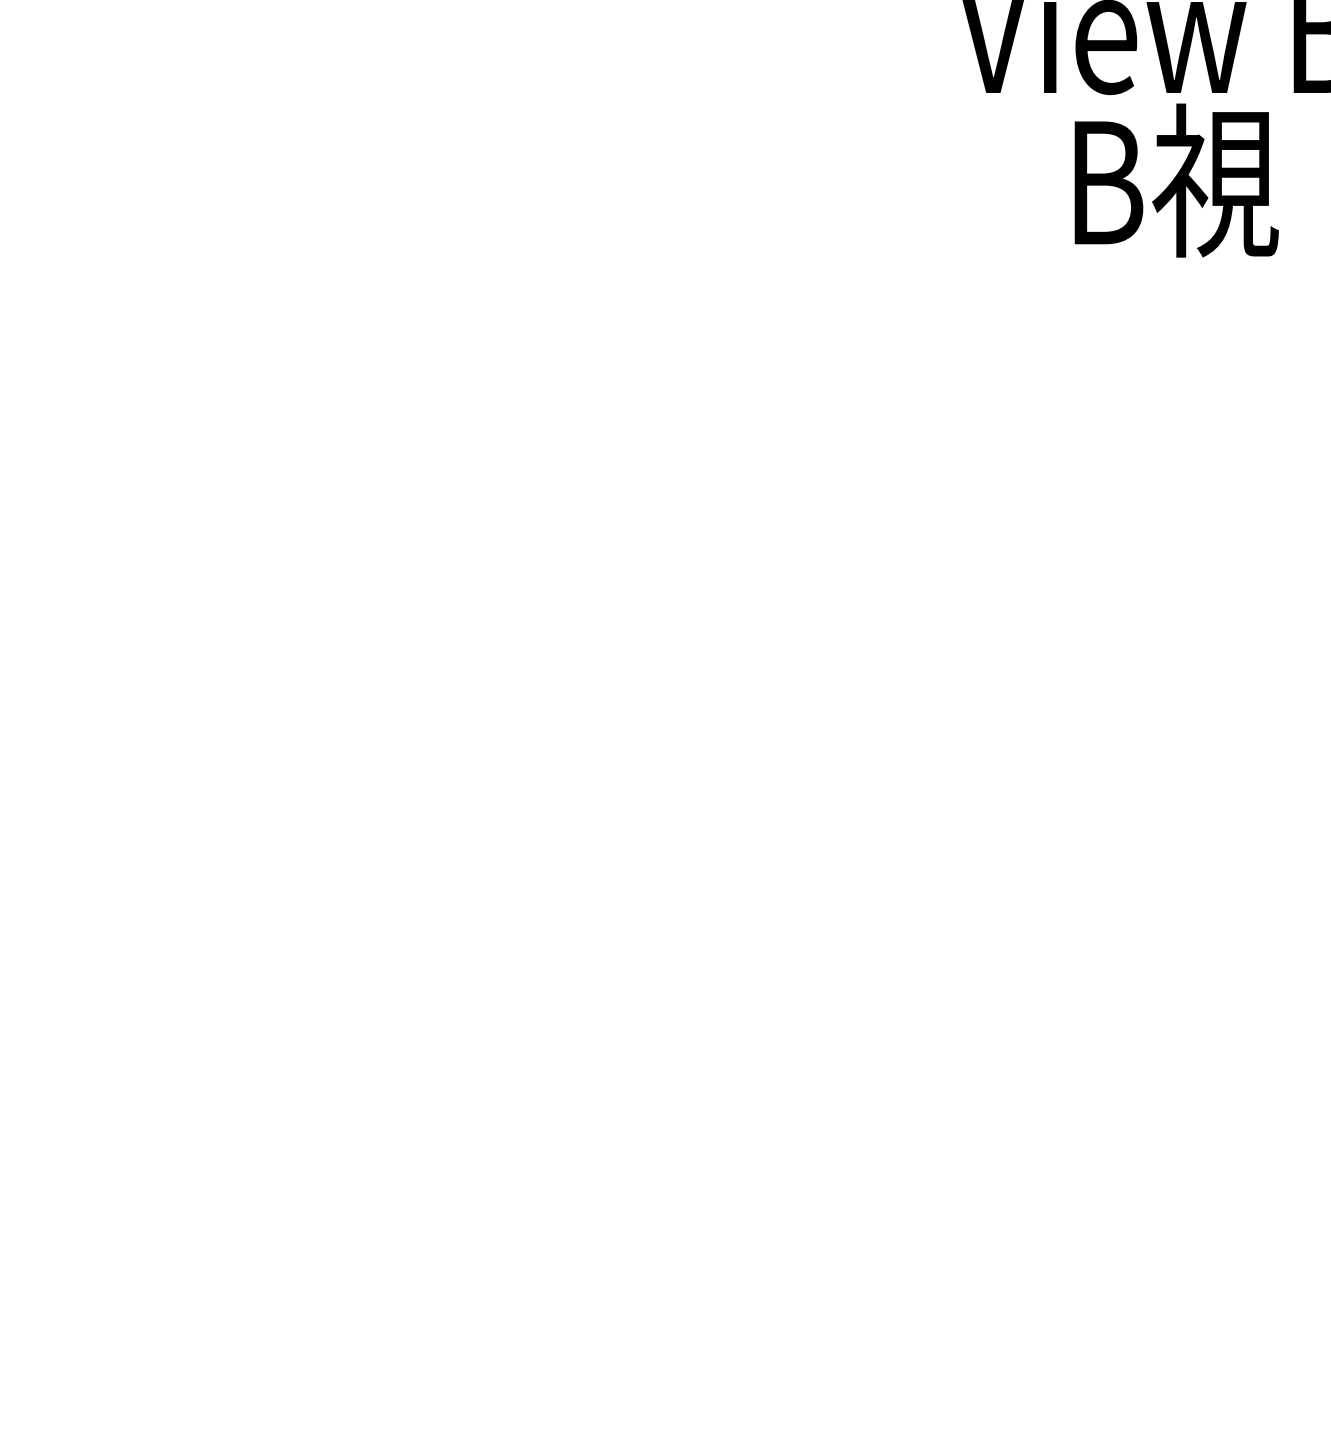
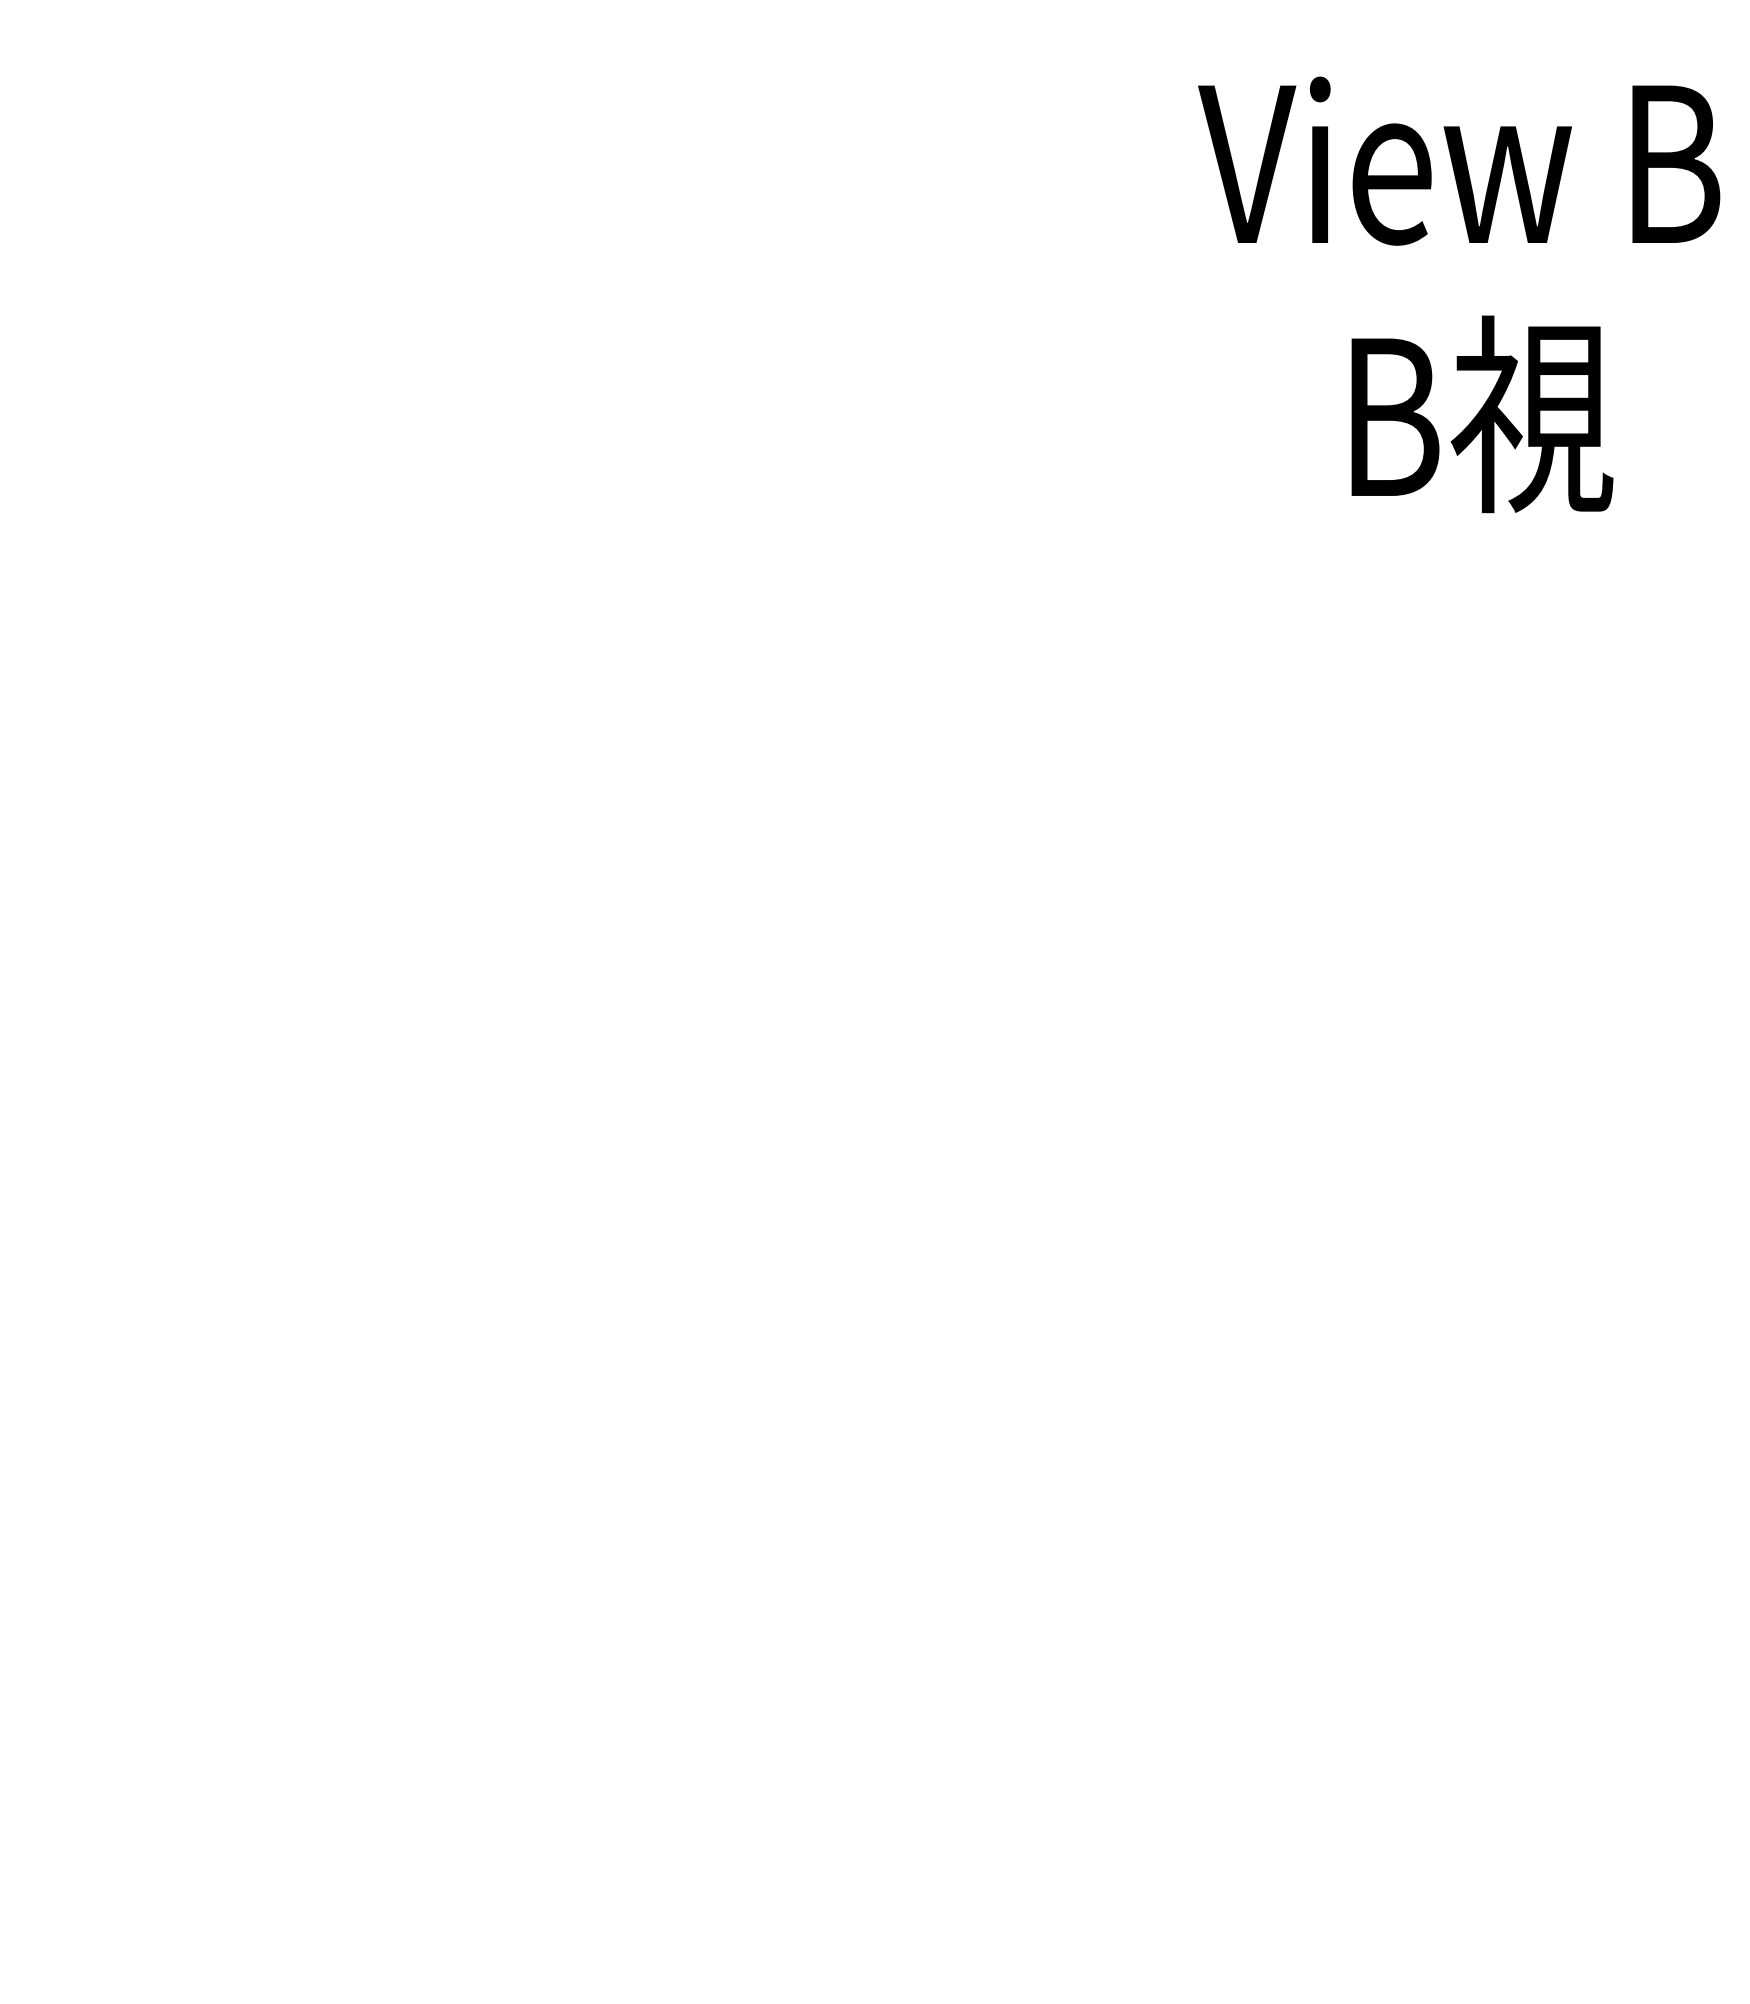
text: (1176, 180) -> (1482, 414), moved

